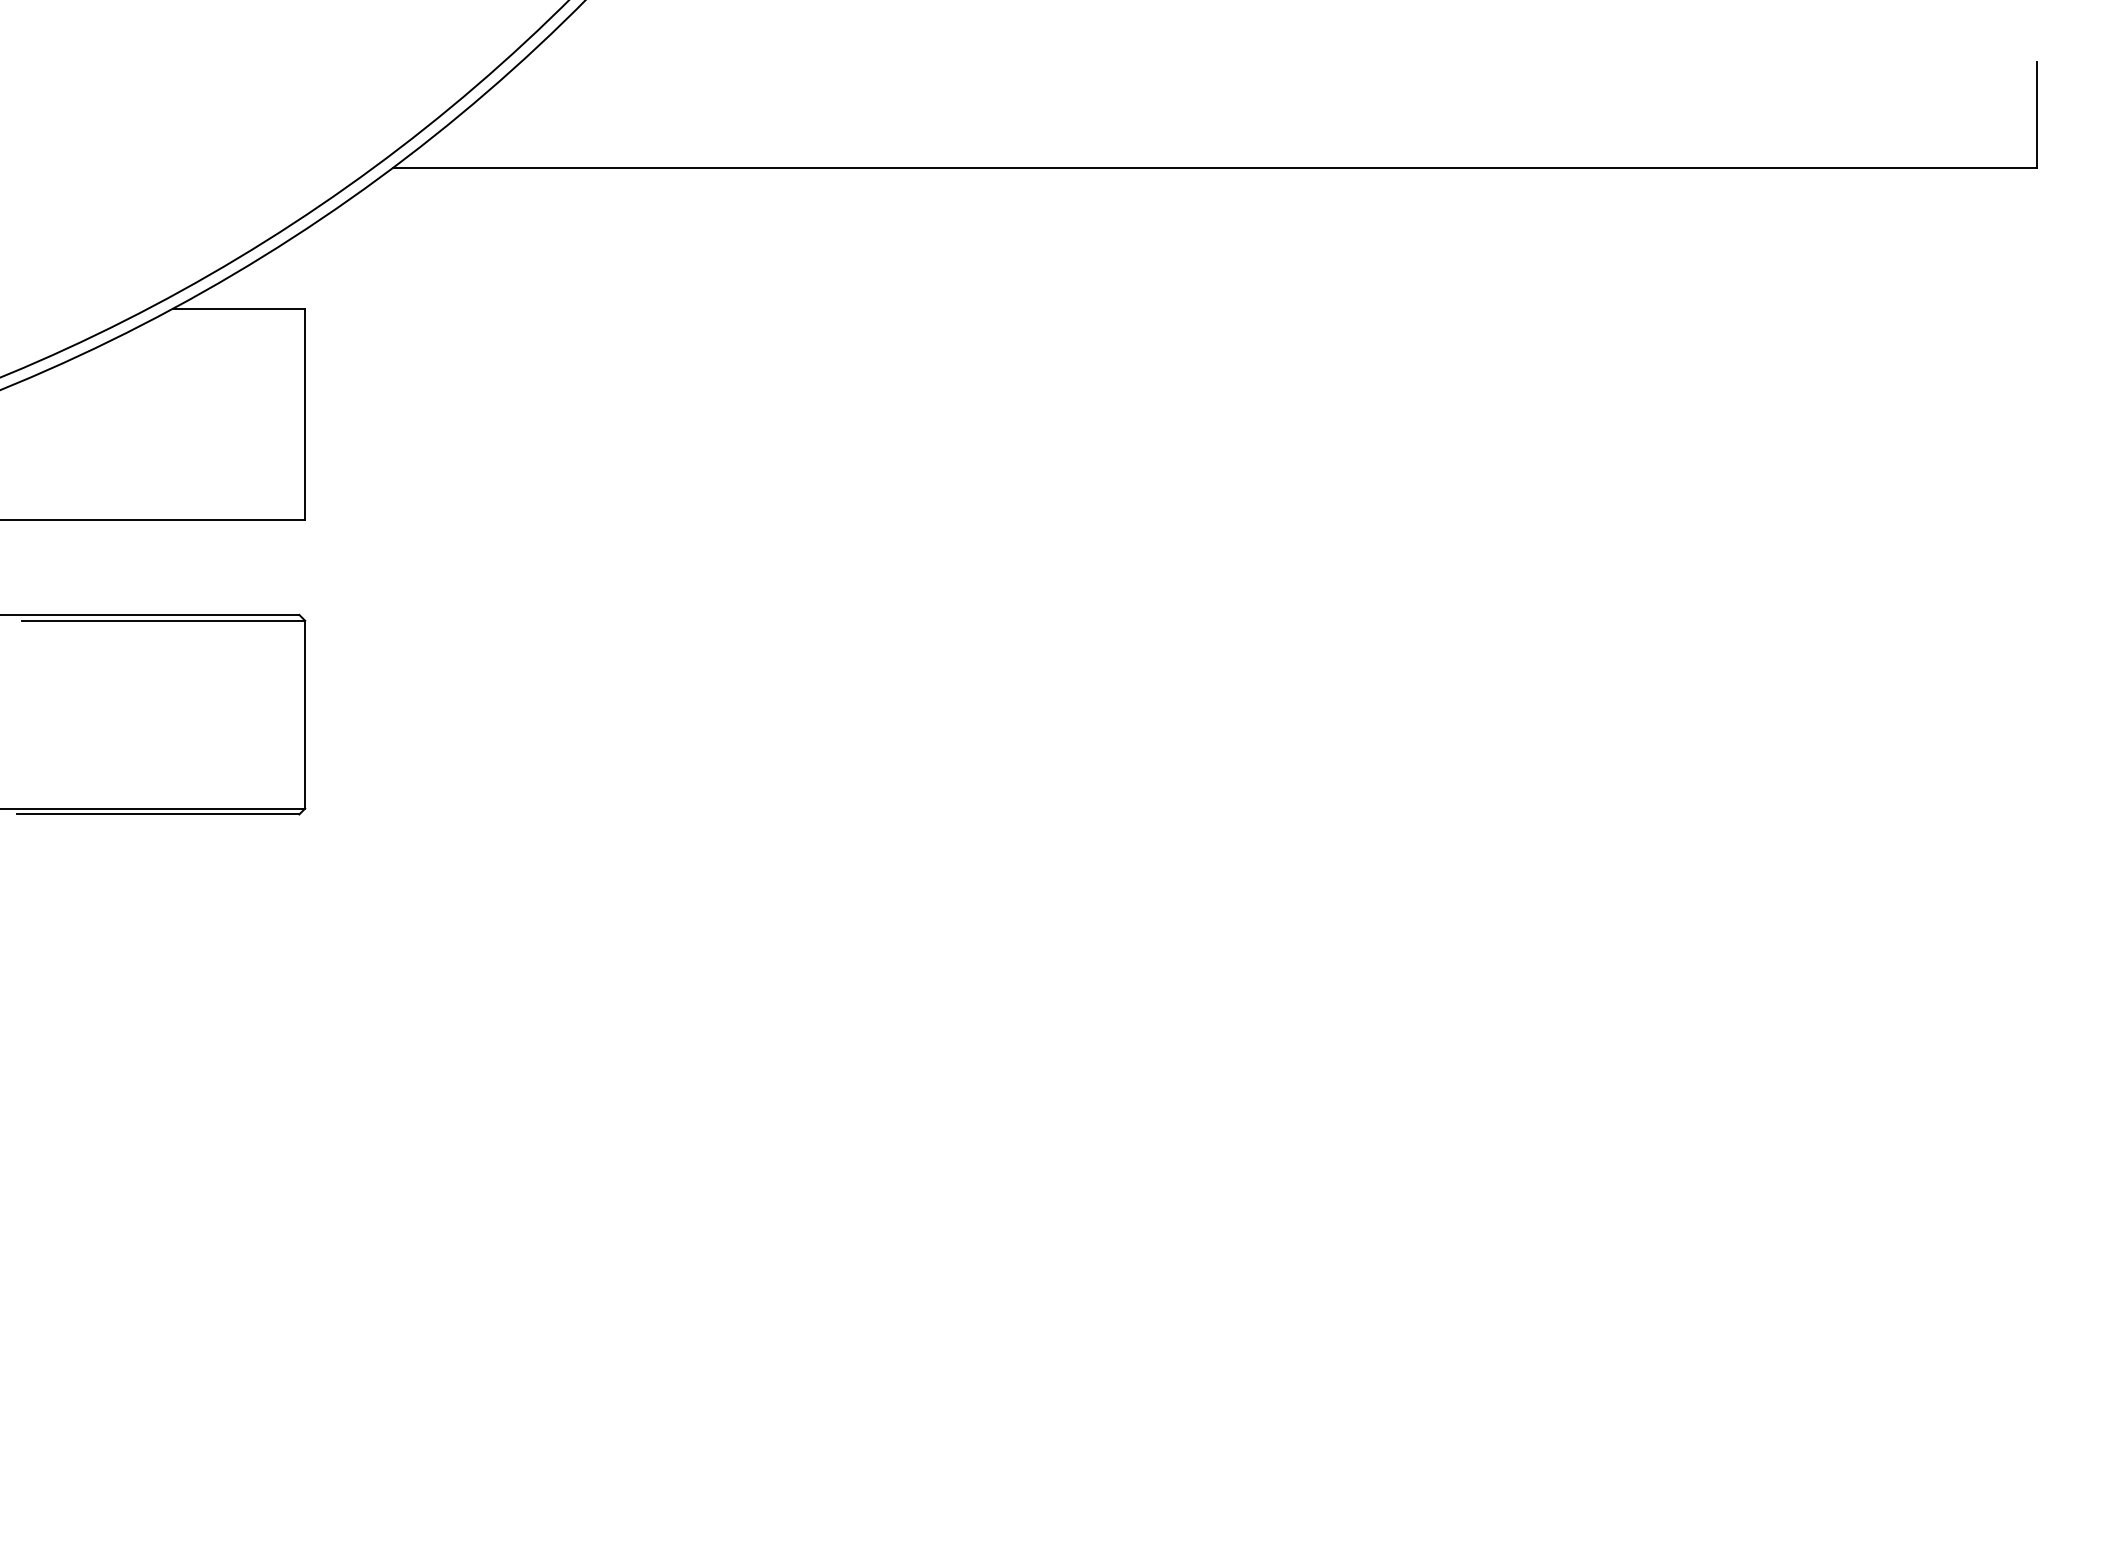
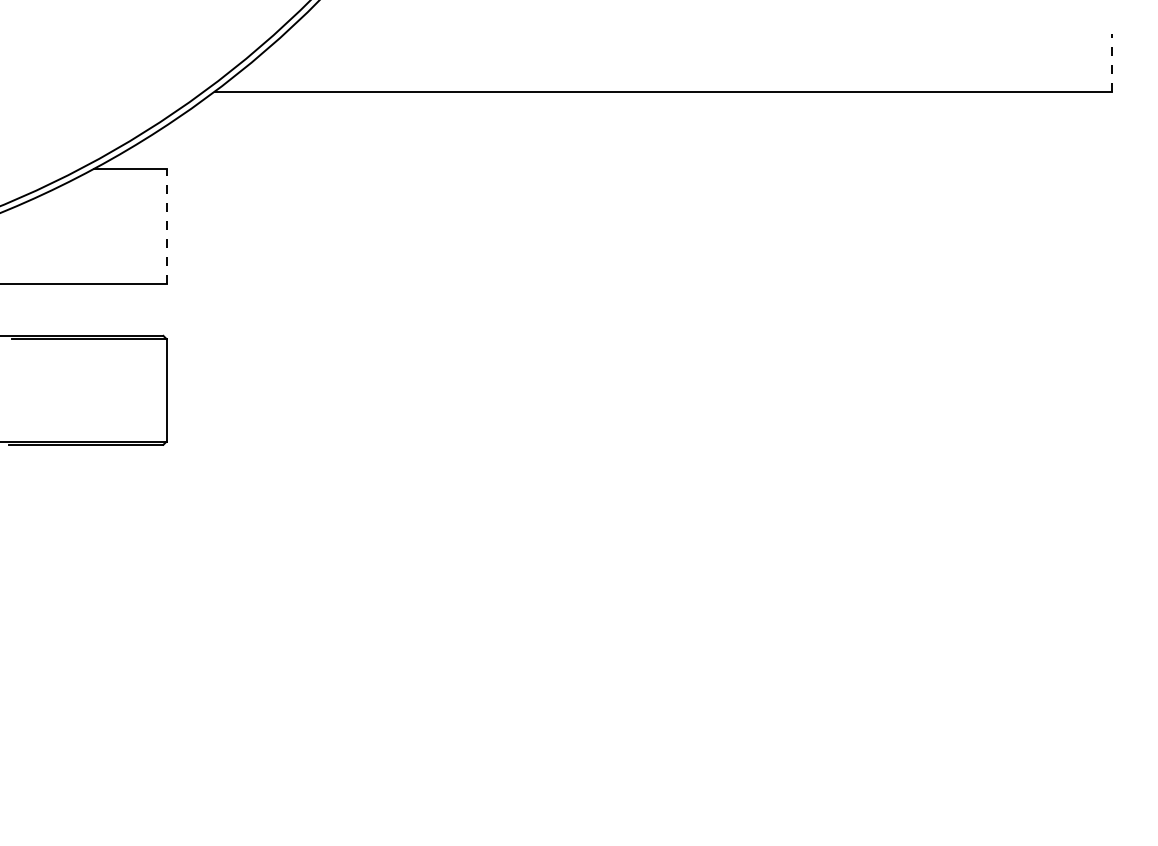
line: (2035, 114) -> (1111, 62), solid -> dashed
line: (305, 414) -> (166, 226), solid -> dashed

